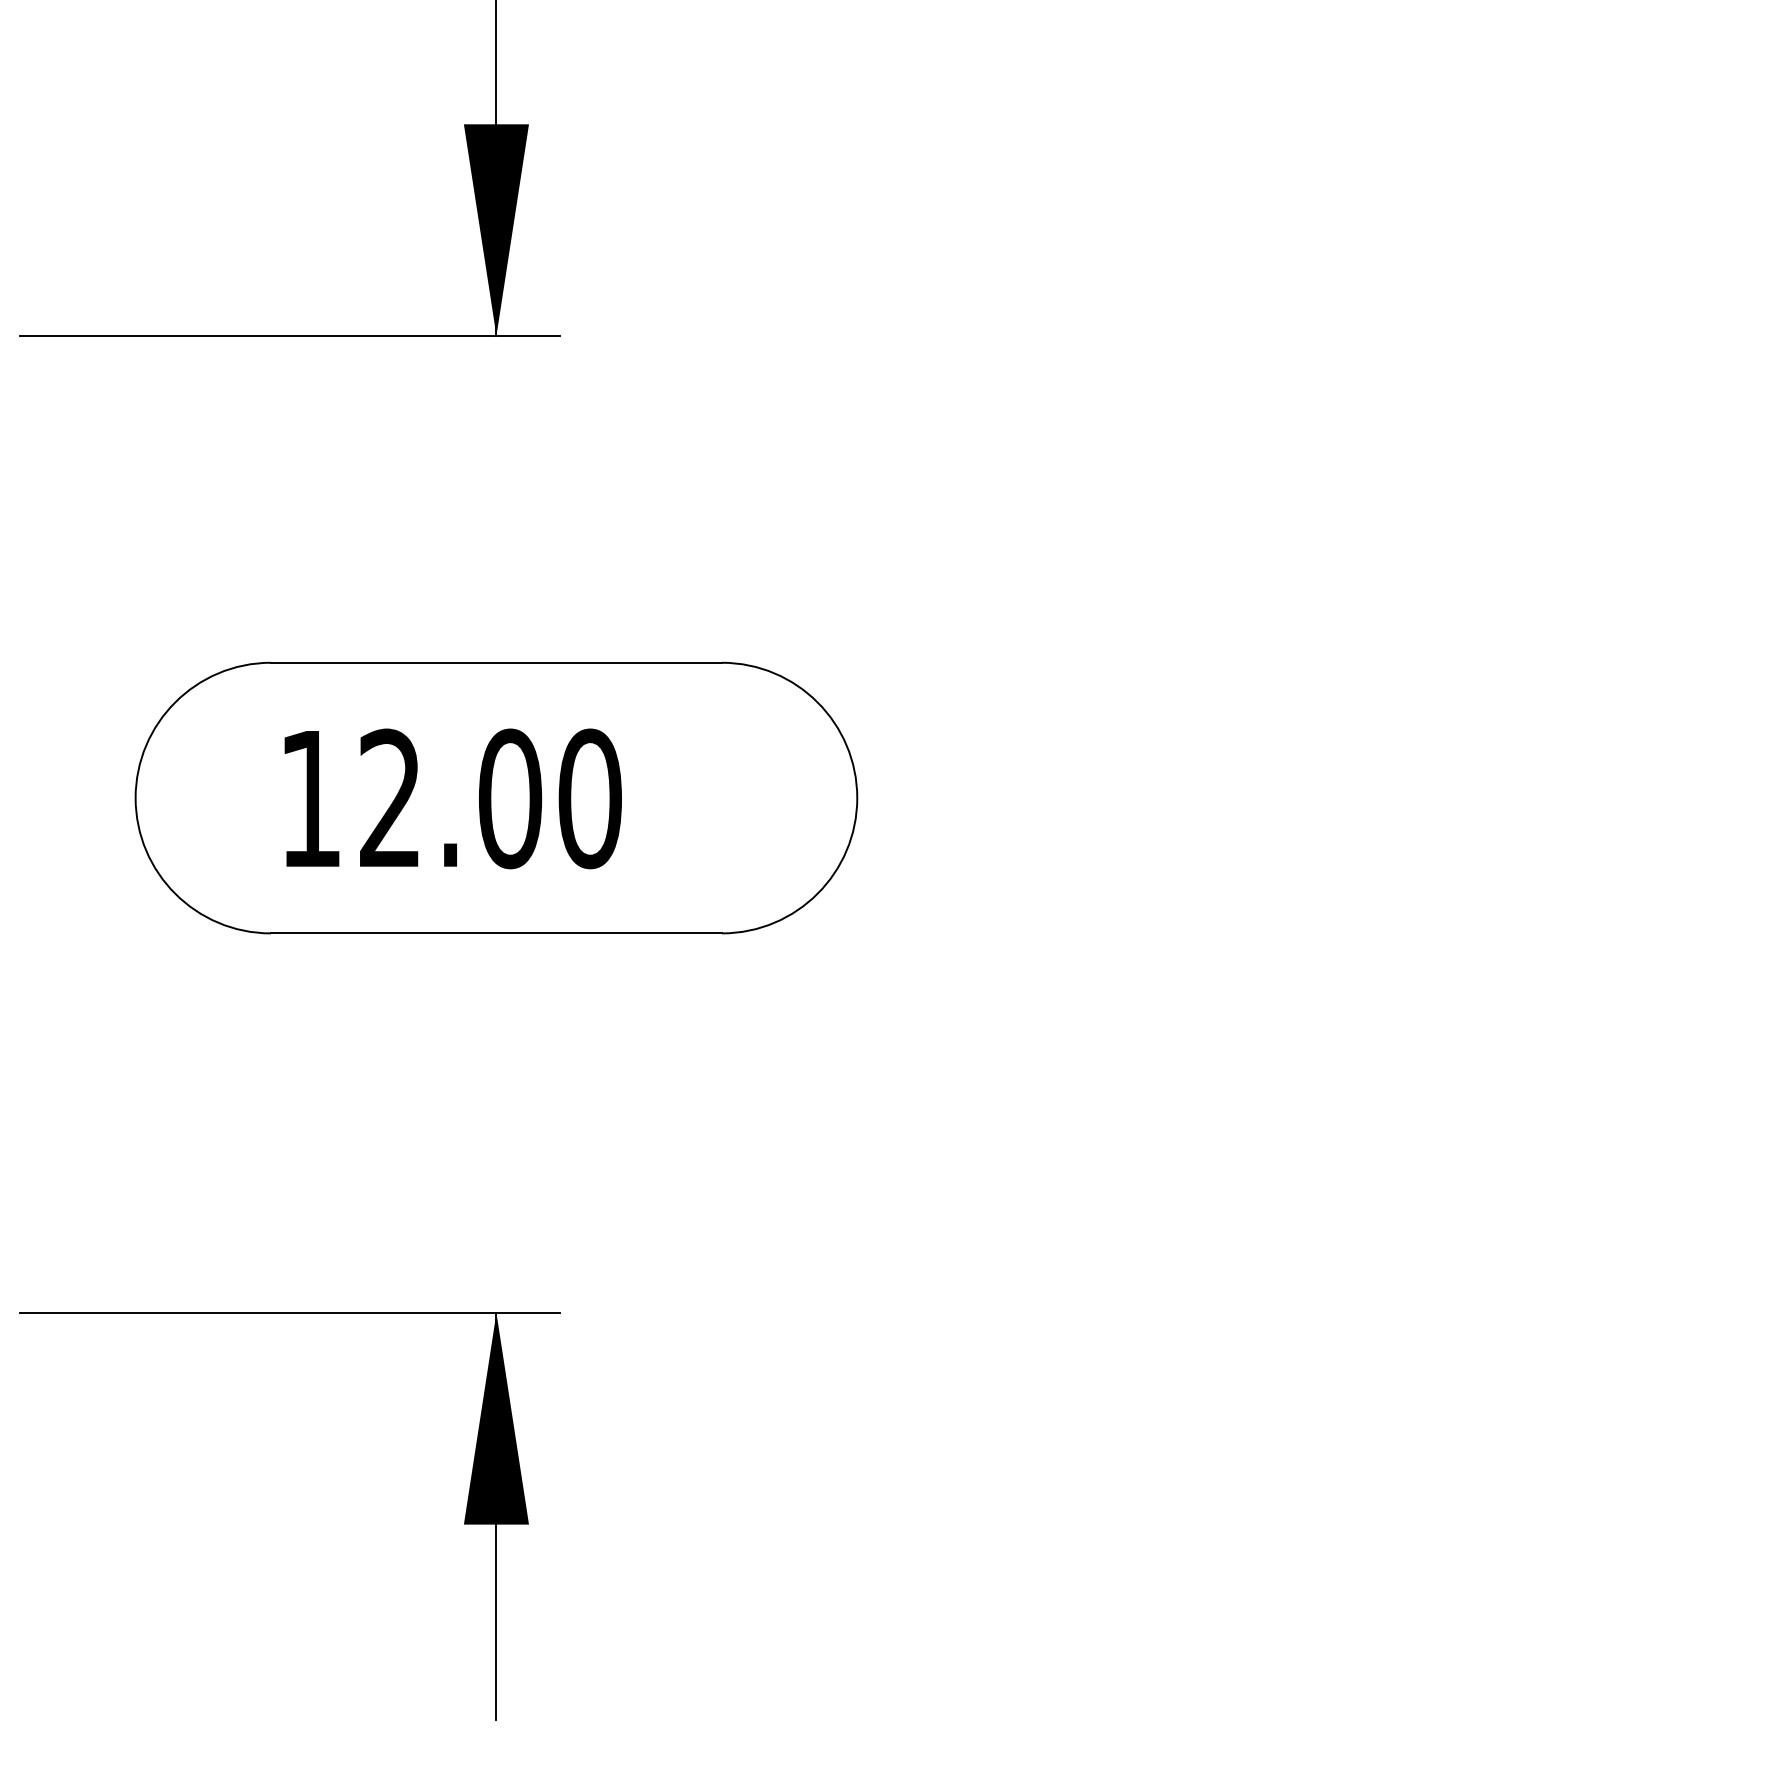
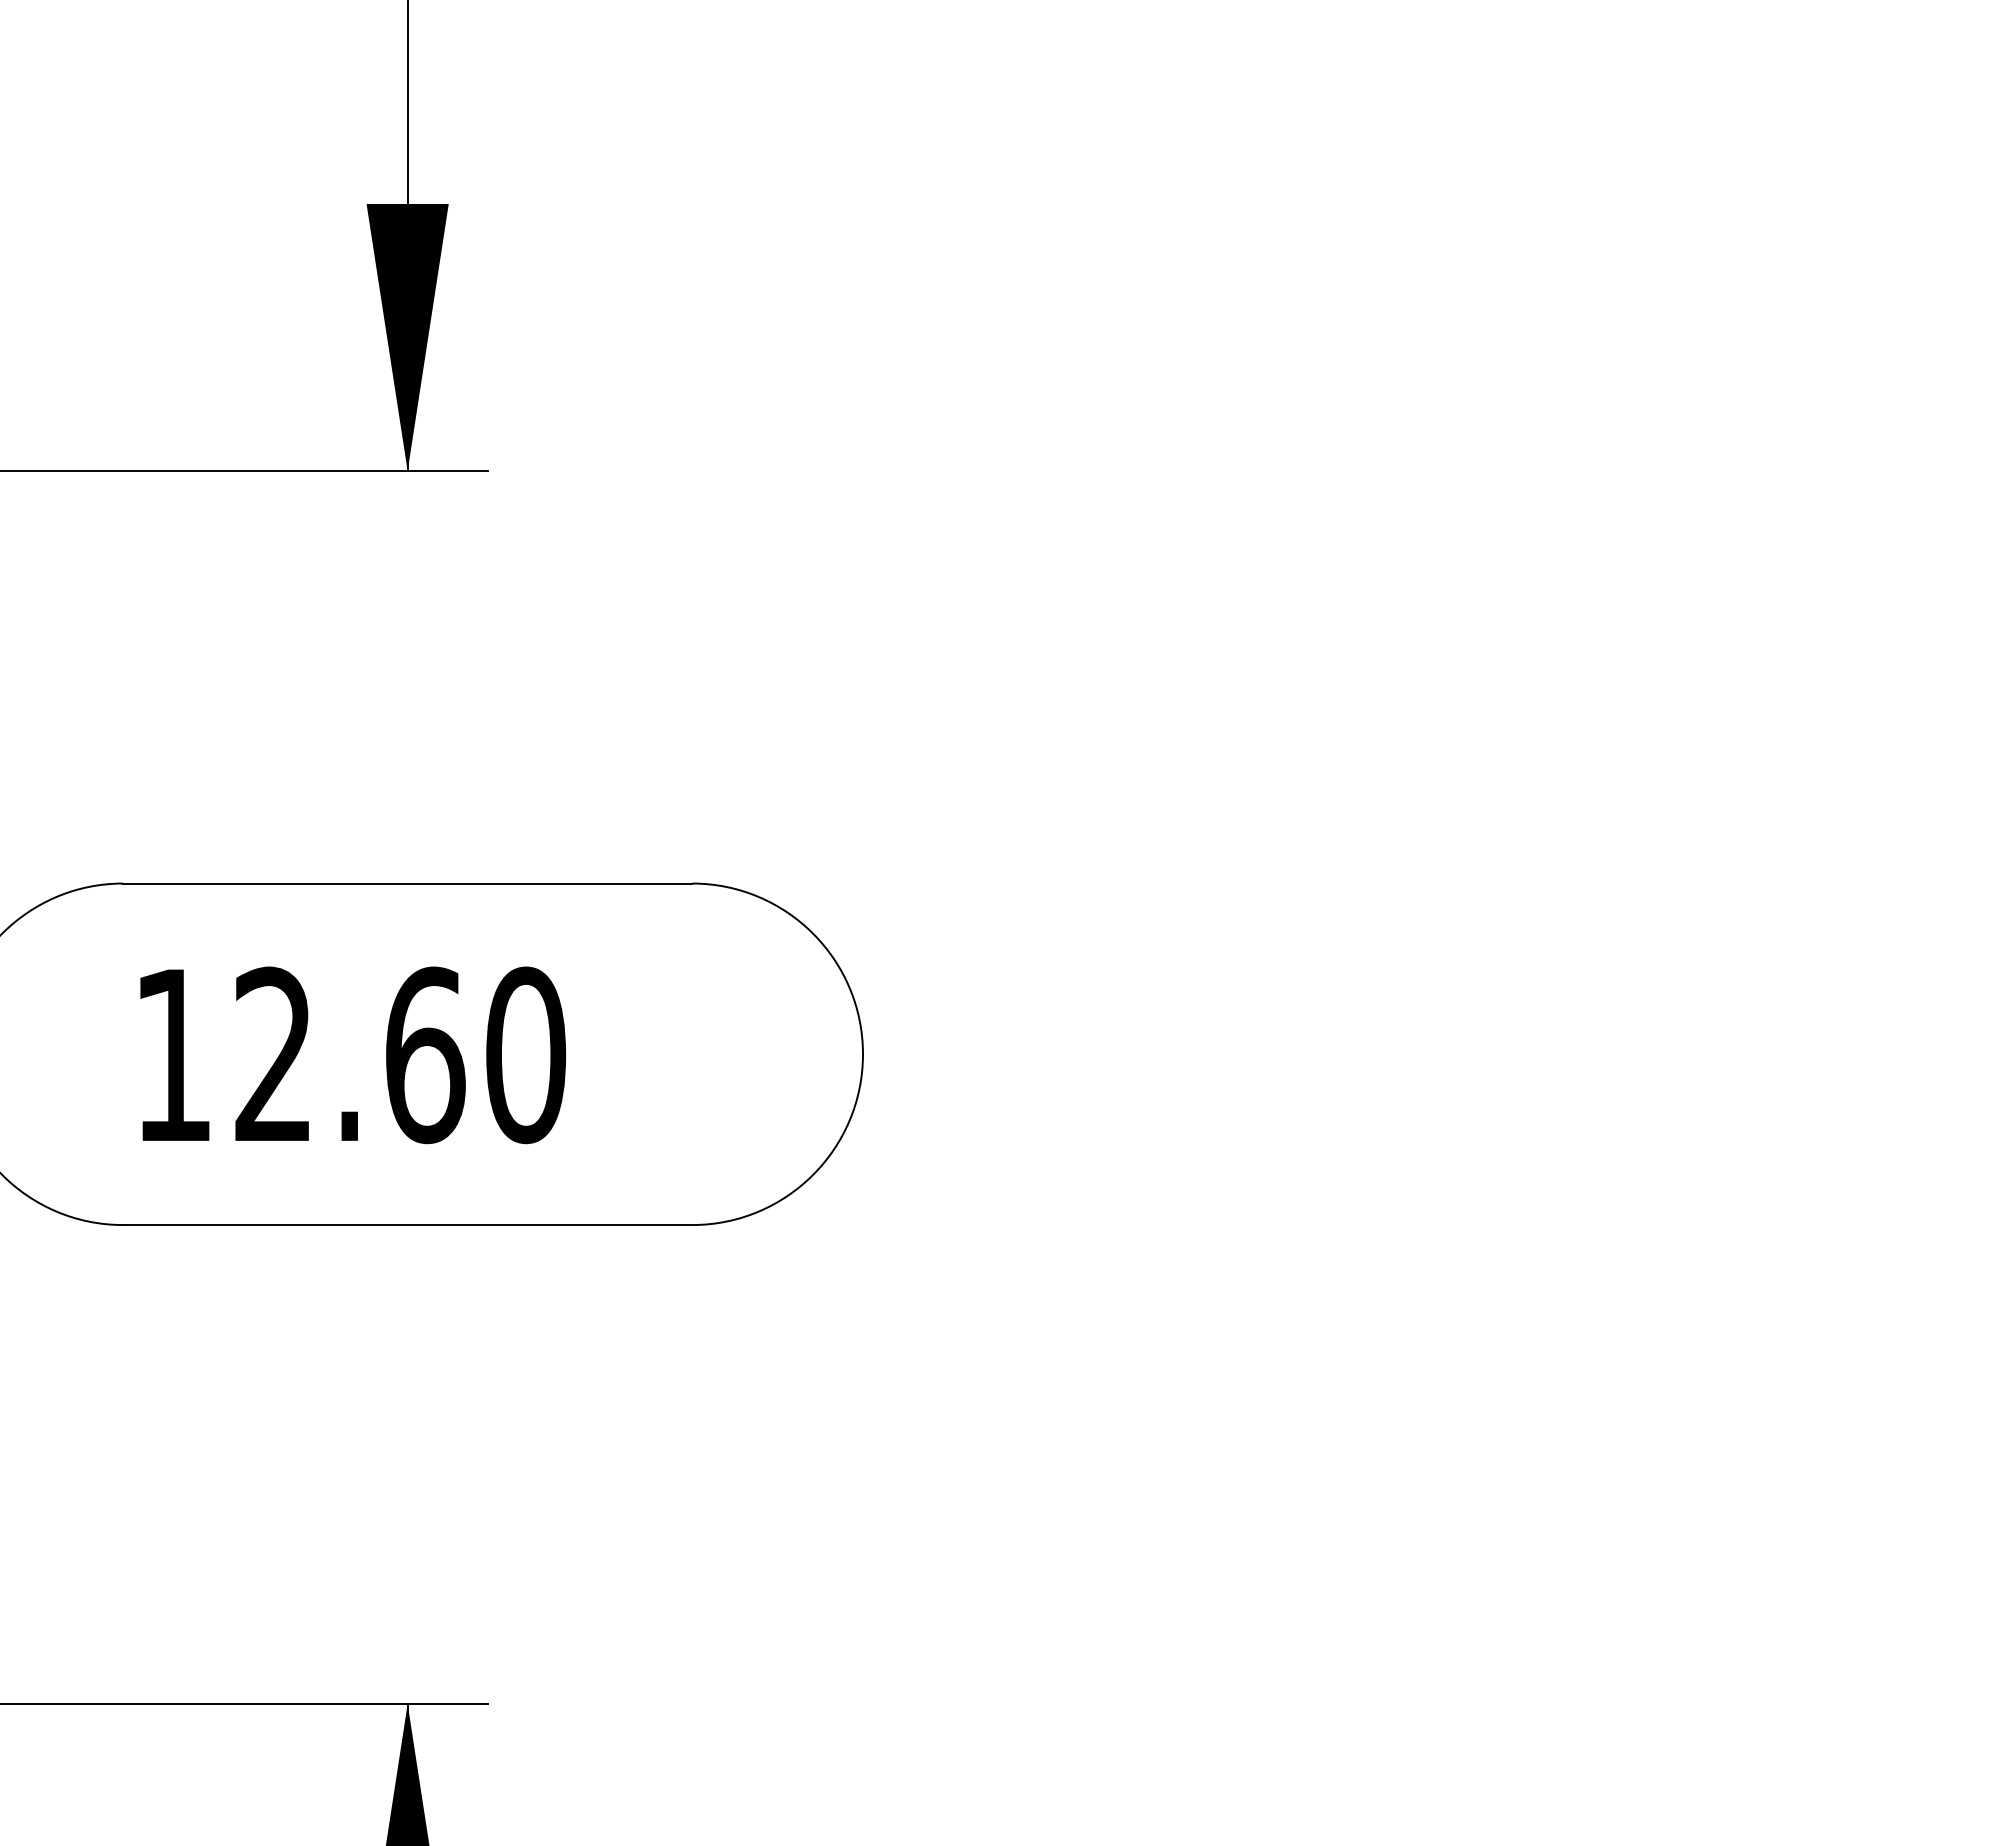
text: (510, 798) -> (425, 1054), 12.00 -> 12.60

